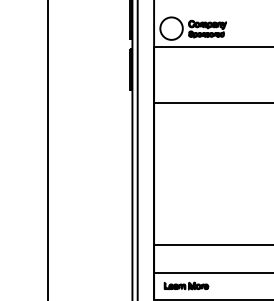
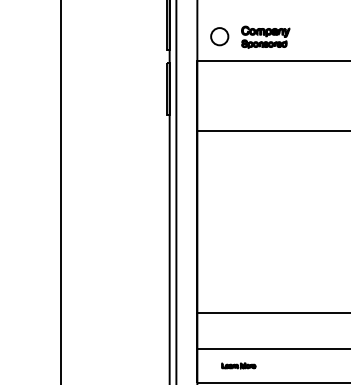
circle: (171, 28) -> (219, 36), size x0.6
part: (186, 285) -> (238, 365), size x0.6

